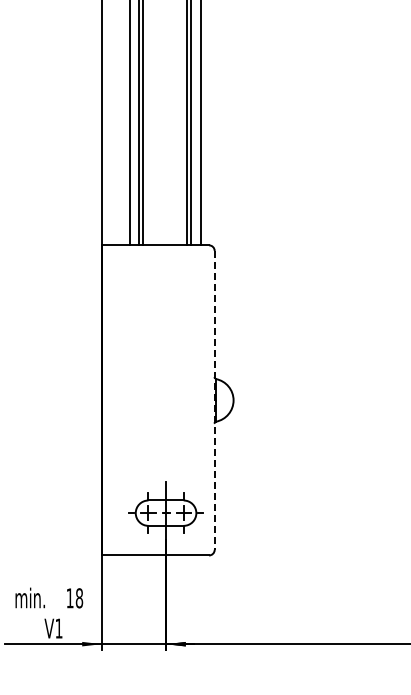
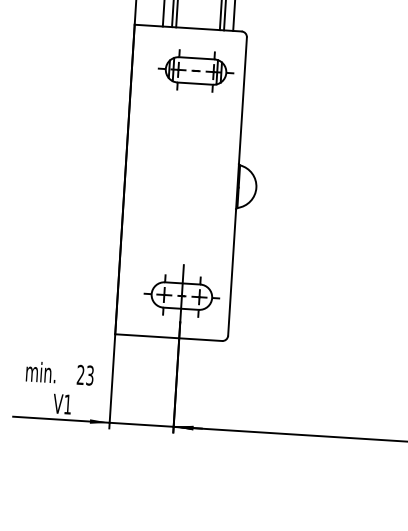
part: (165, 287) -> (195, 70), added
line: (214, 400) -> (237, 186), dashed -> solid
text: (74, 598) -> (85, 375), 18 -> 23

